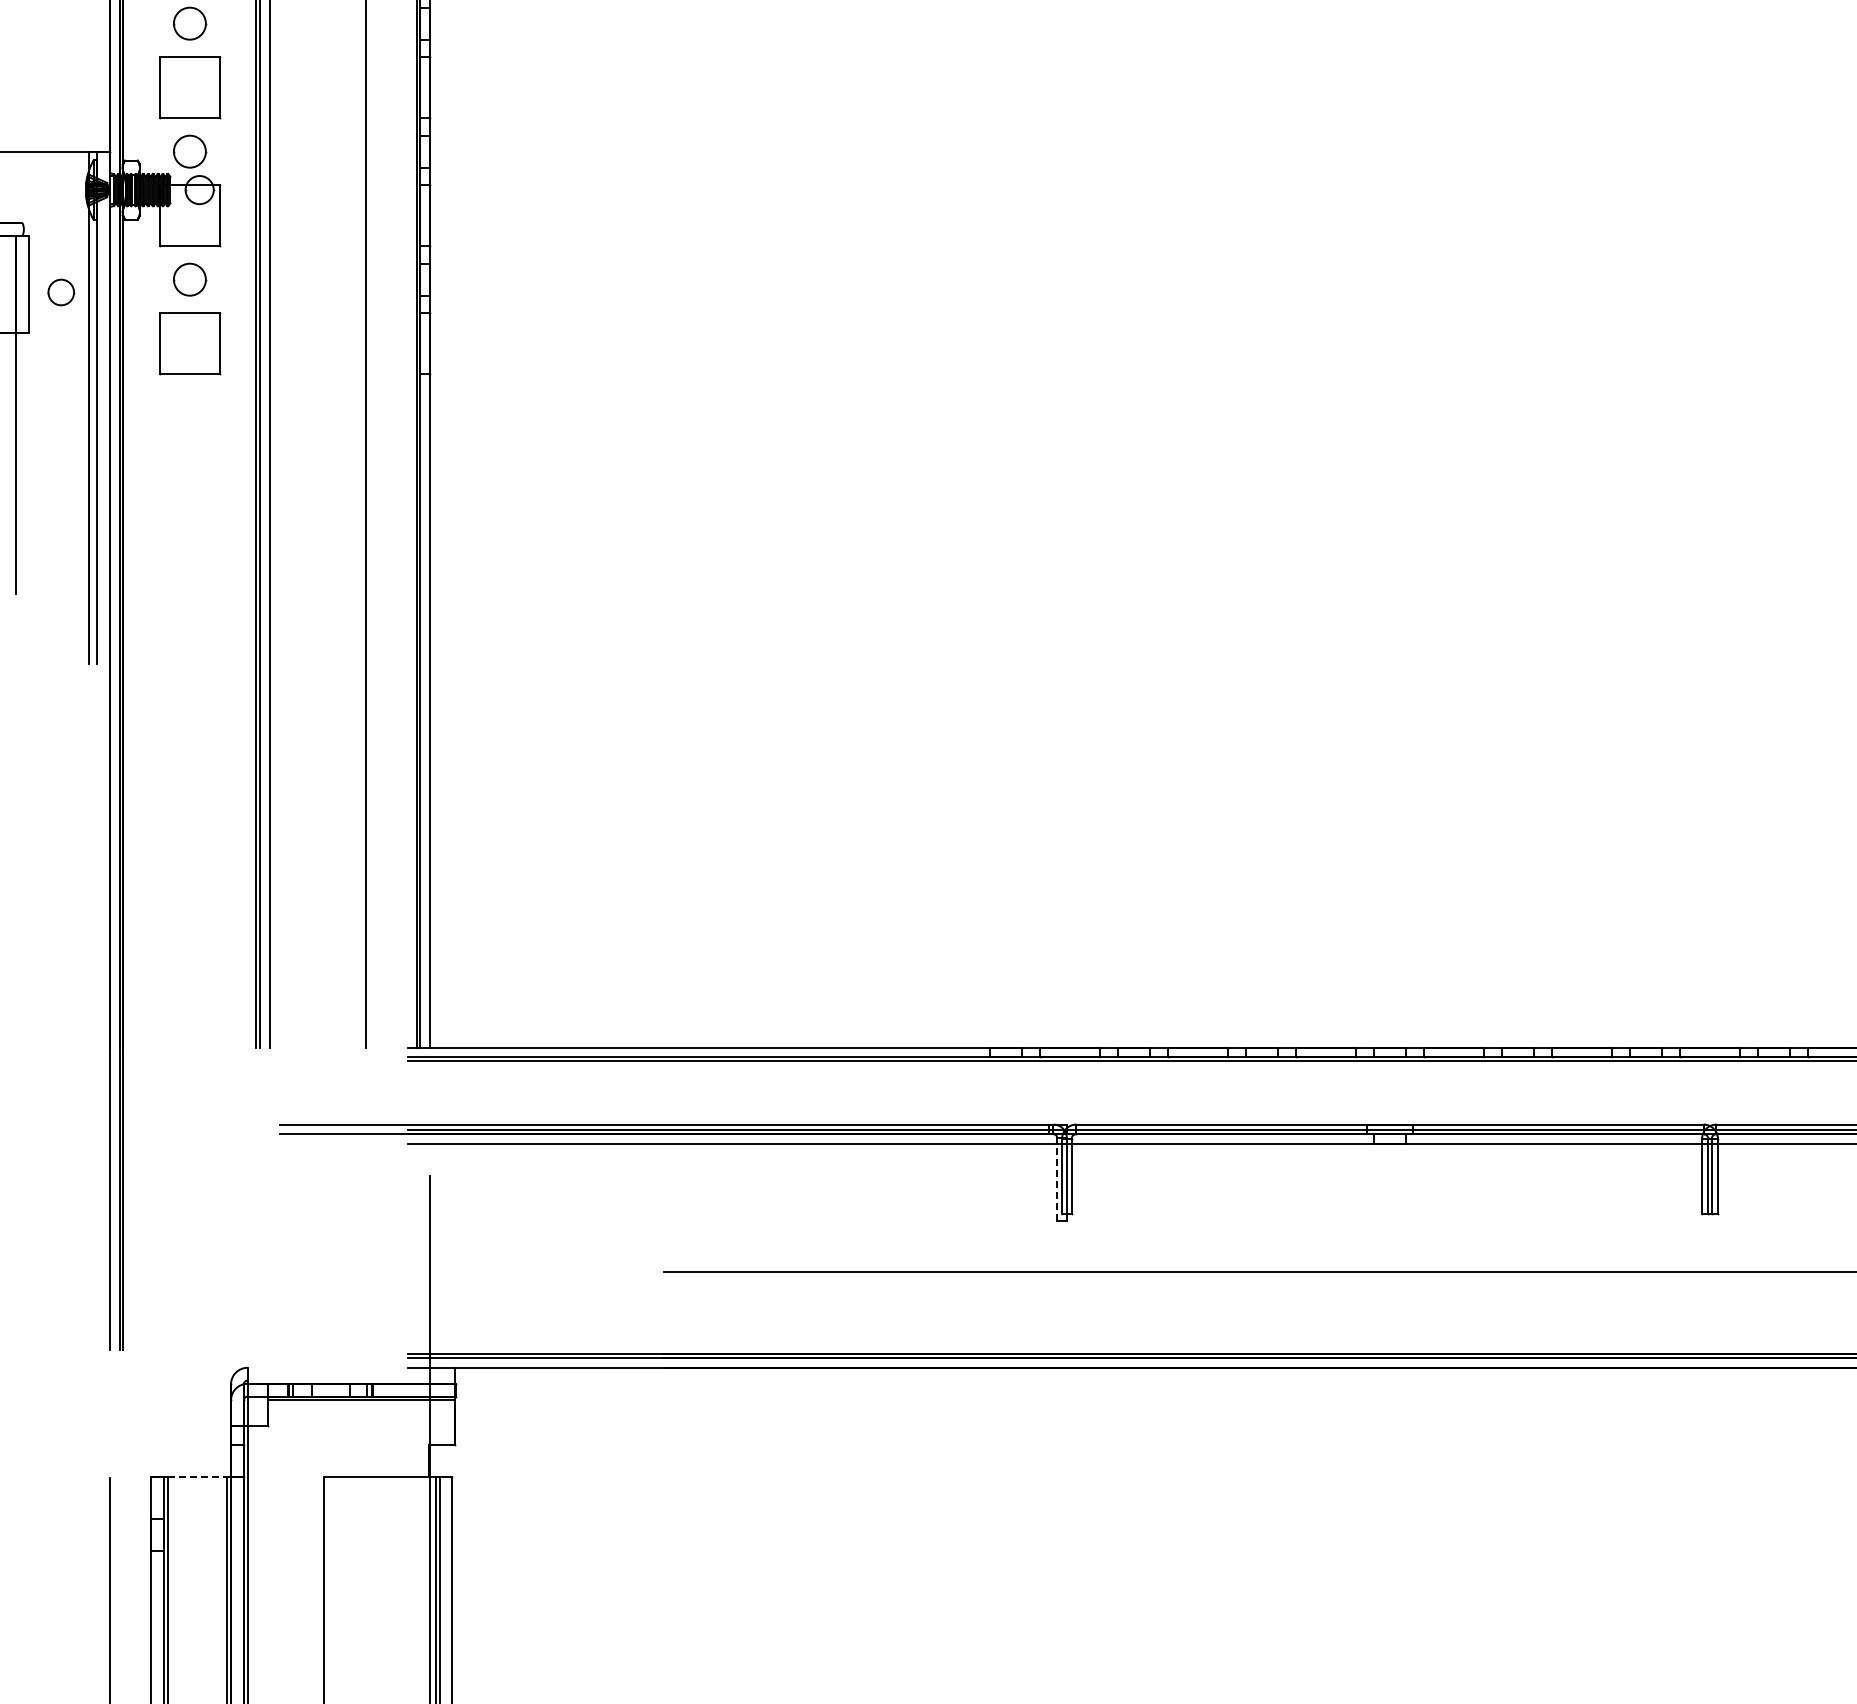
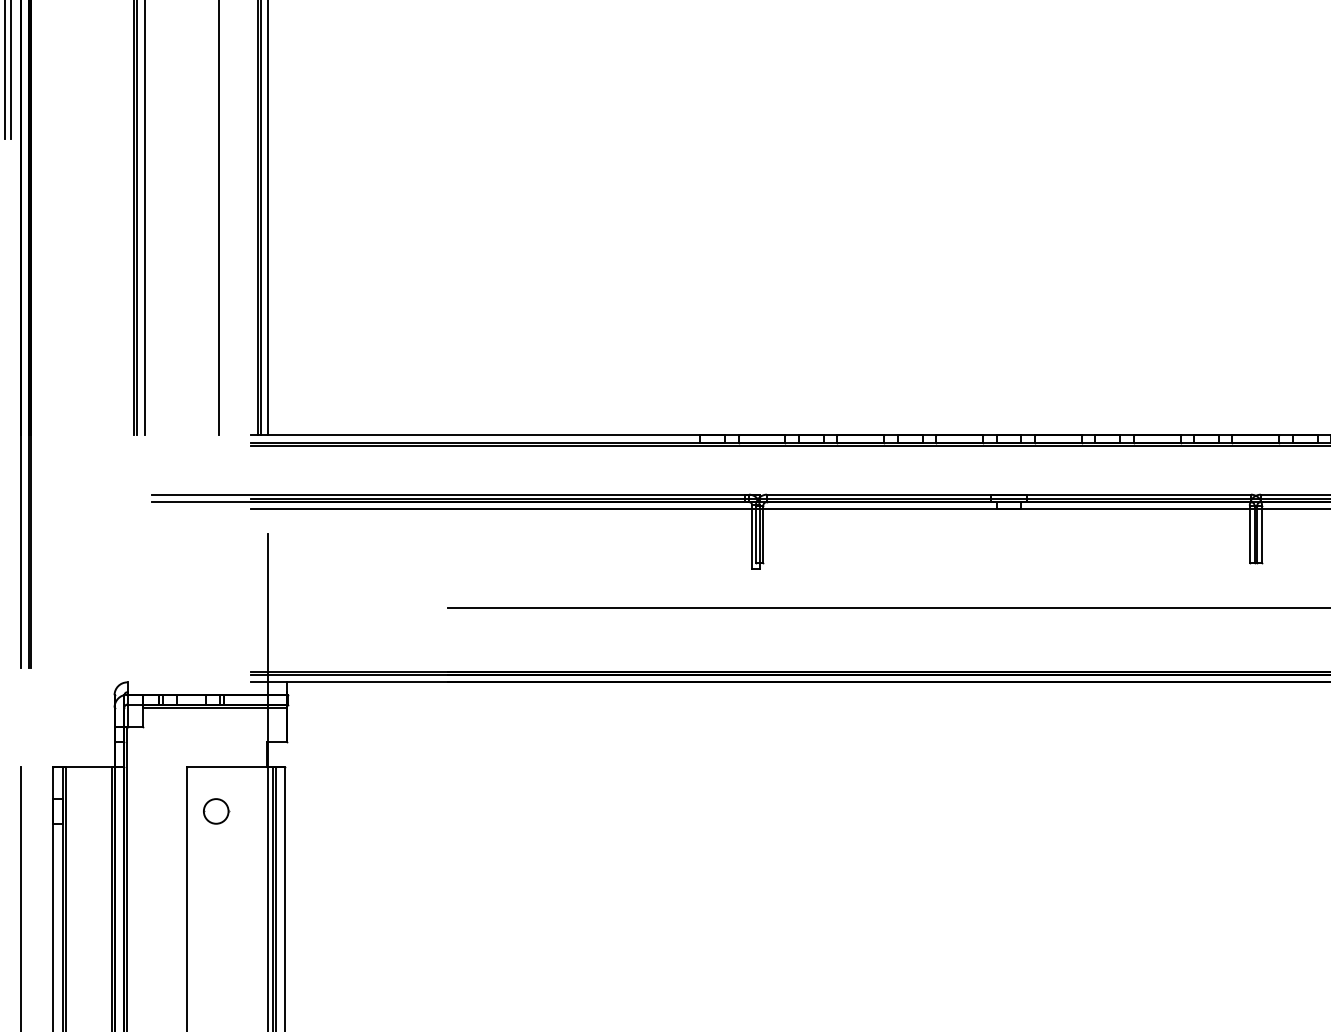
line: (1057, 1178) -> (752, 536), dashed -> solid
line: (197, 1477) -> (88, 767), dashed -> solid
part: (362, 1534) -> (216, 811), added

